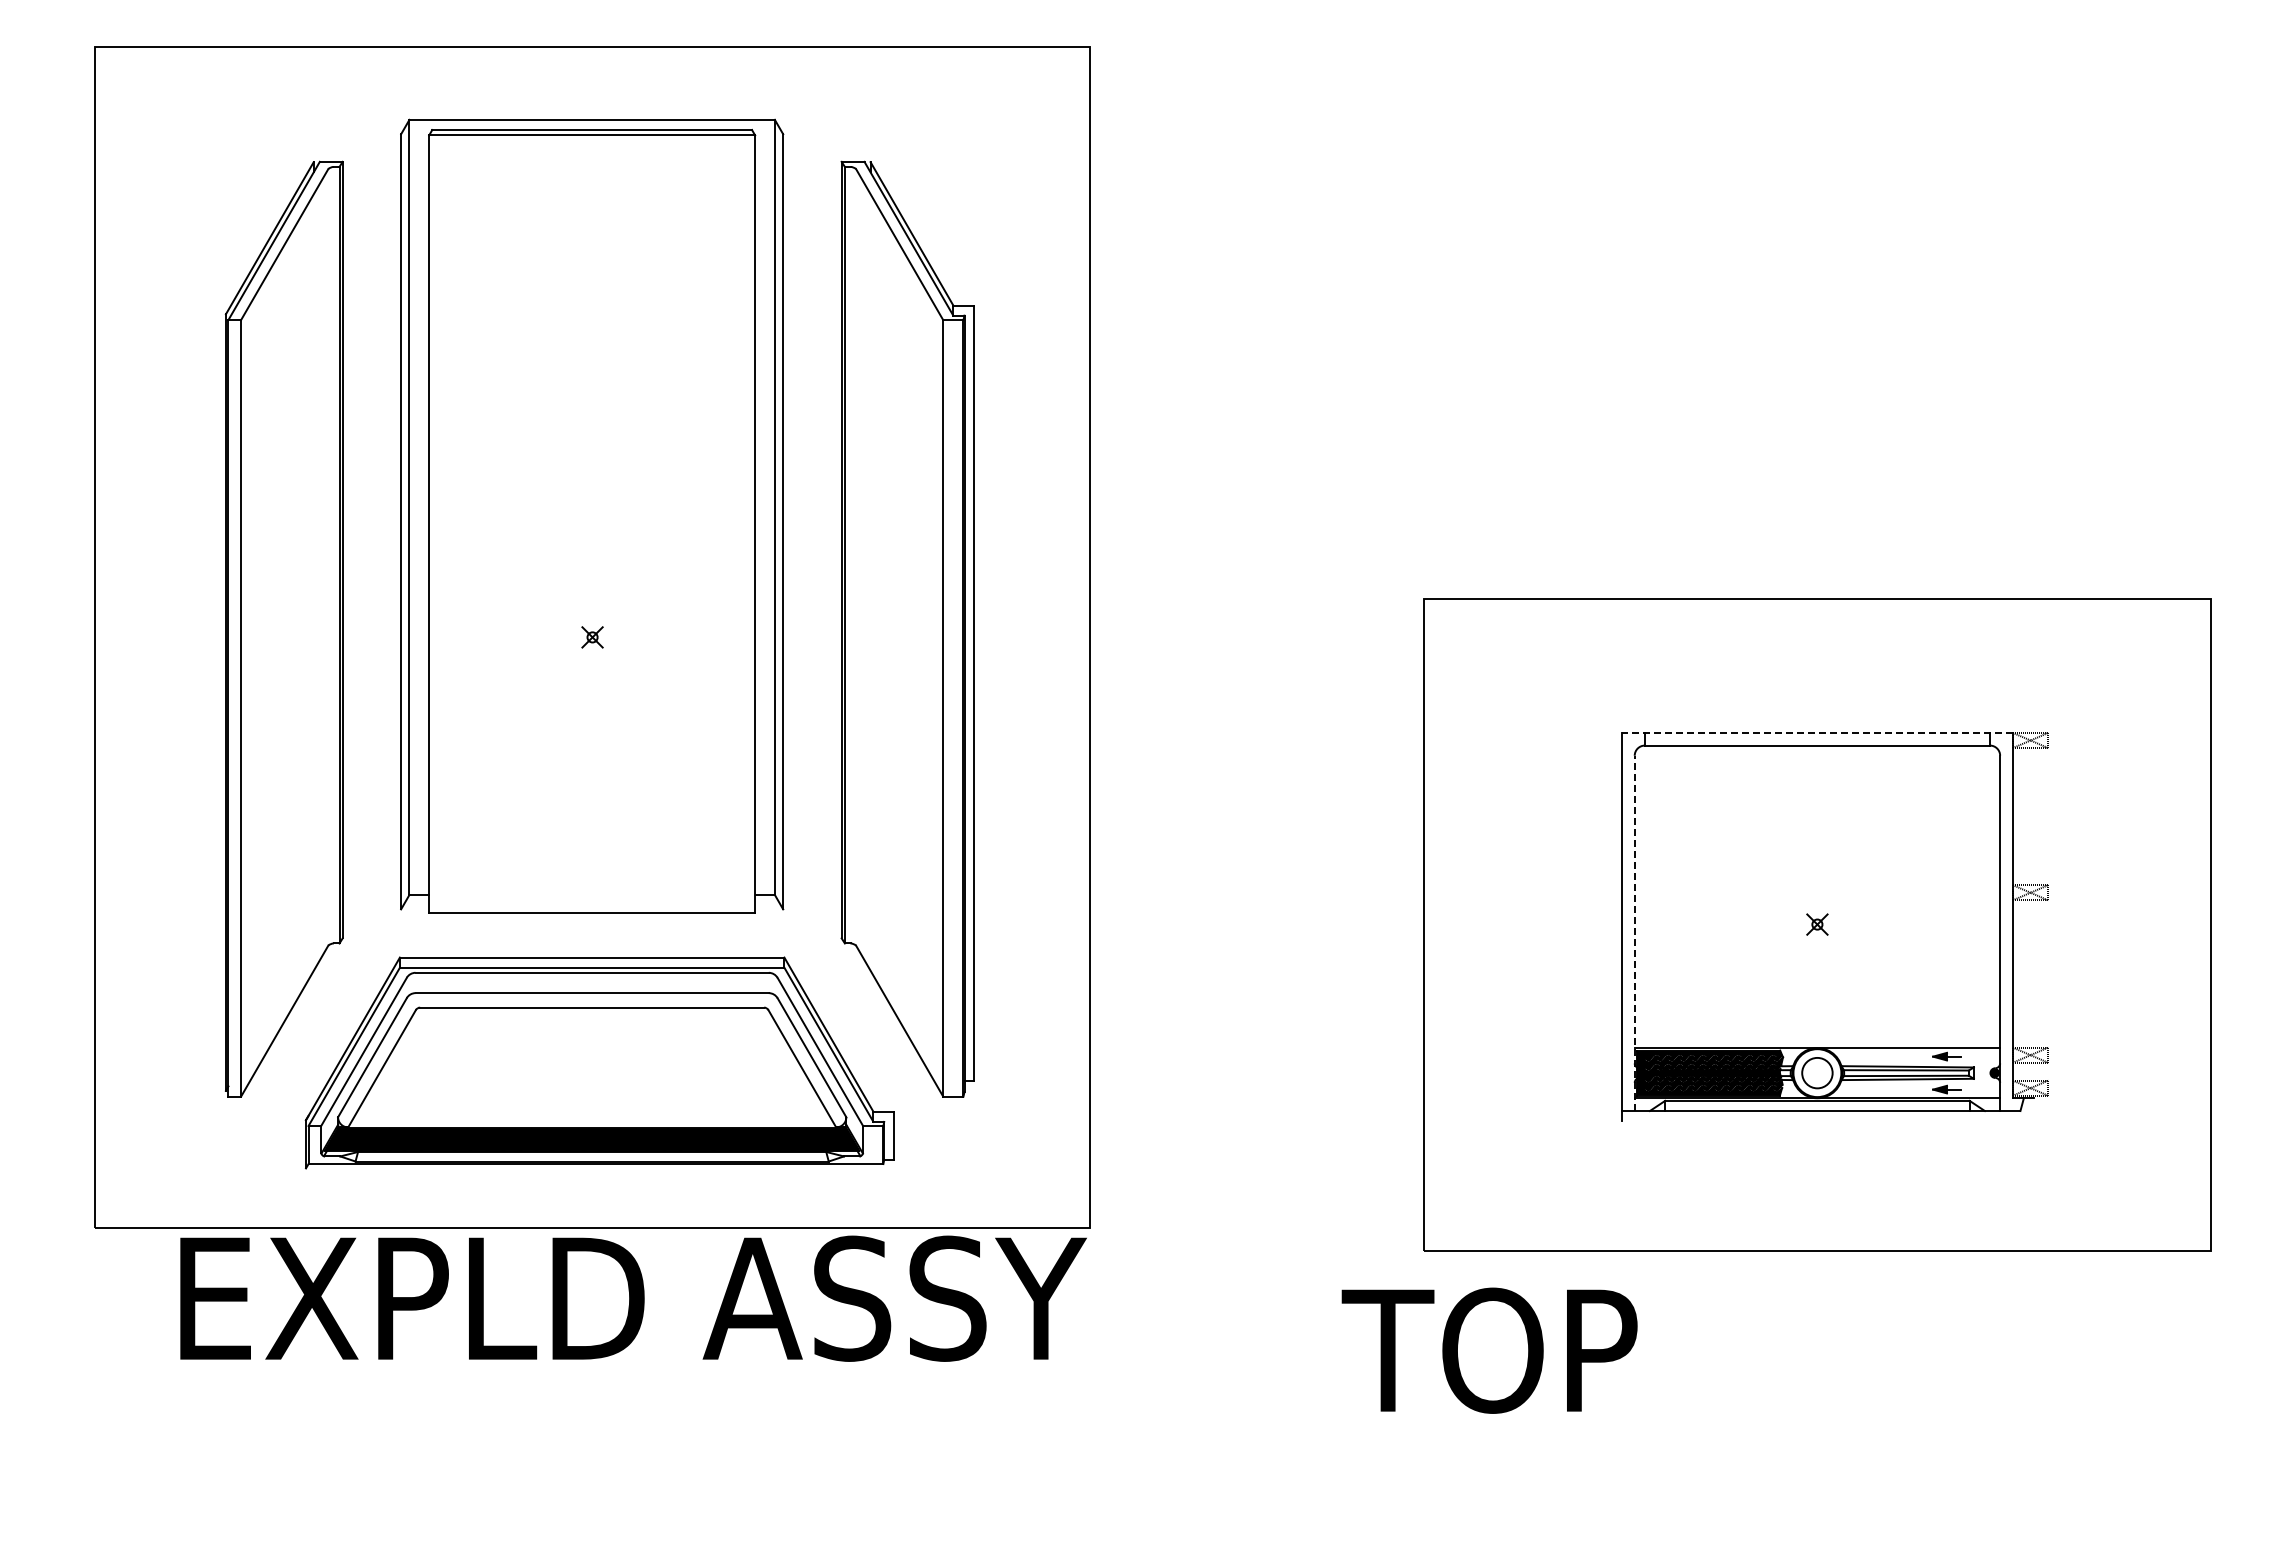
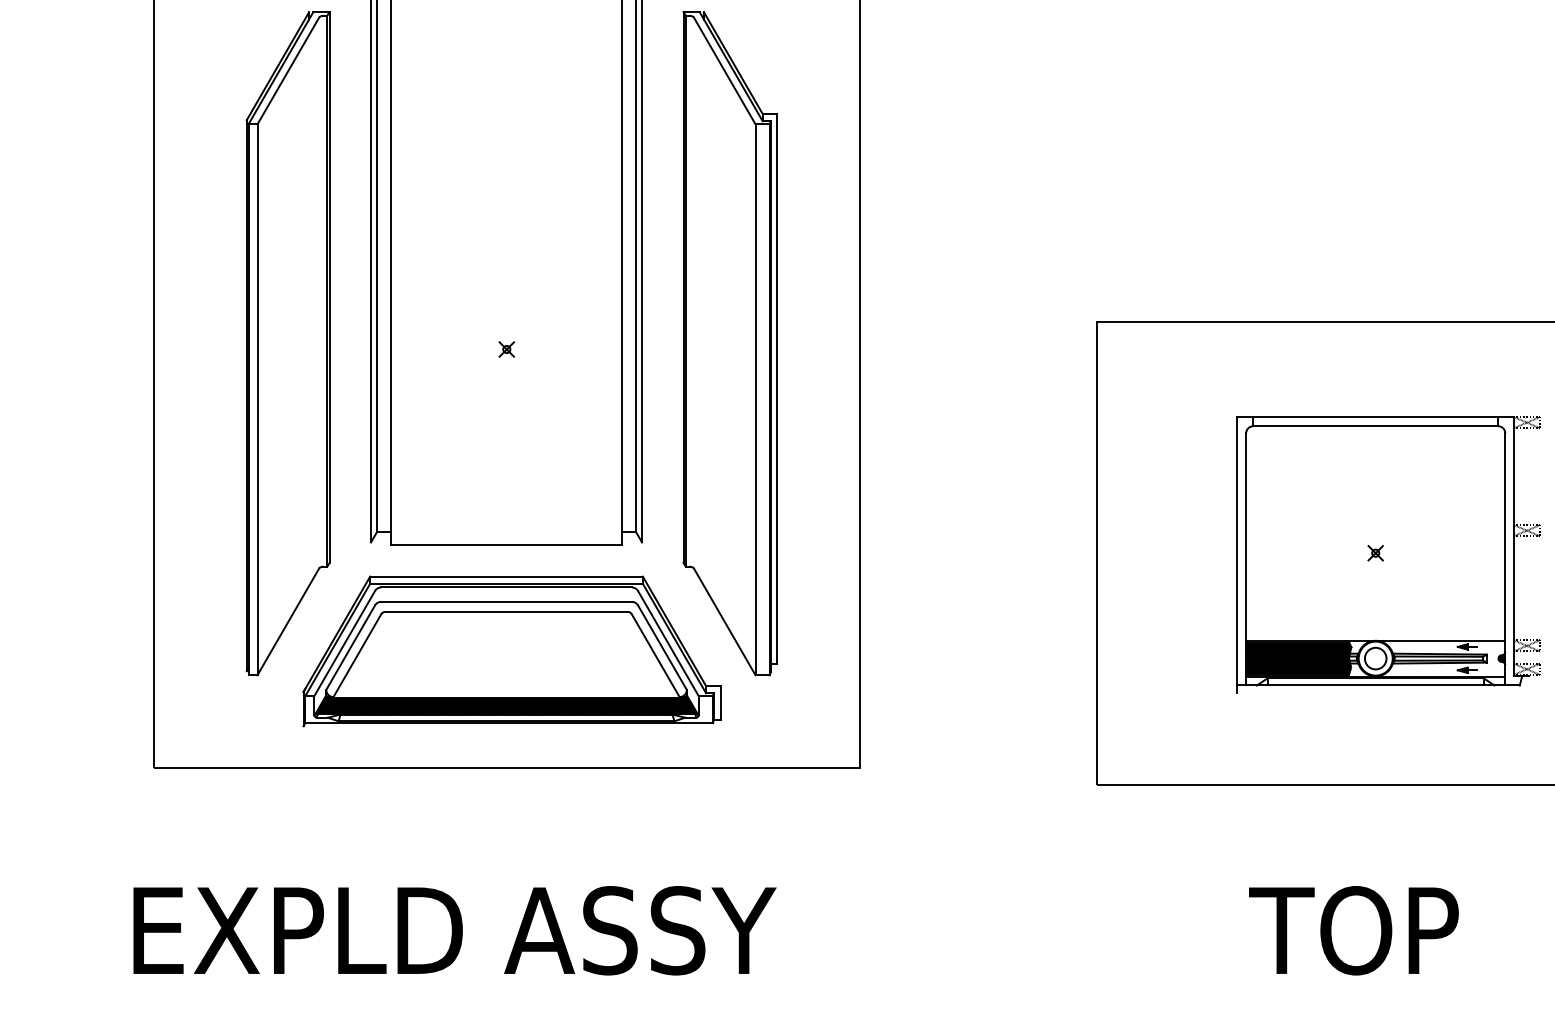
line: (1816, 732) -> (1375, 416), dashed -> solid
line: (1634, 933) -> (1245, 559), dashed -> solid
text: (633, 1298) -> (454, 930), moved
text: (1489, 1350) -> (1353, 930), moved

